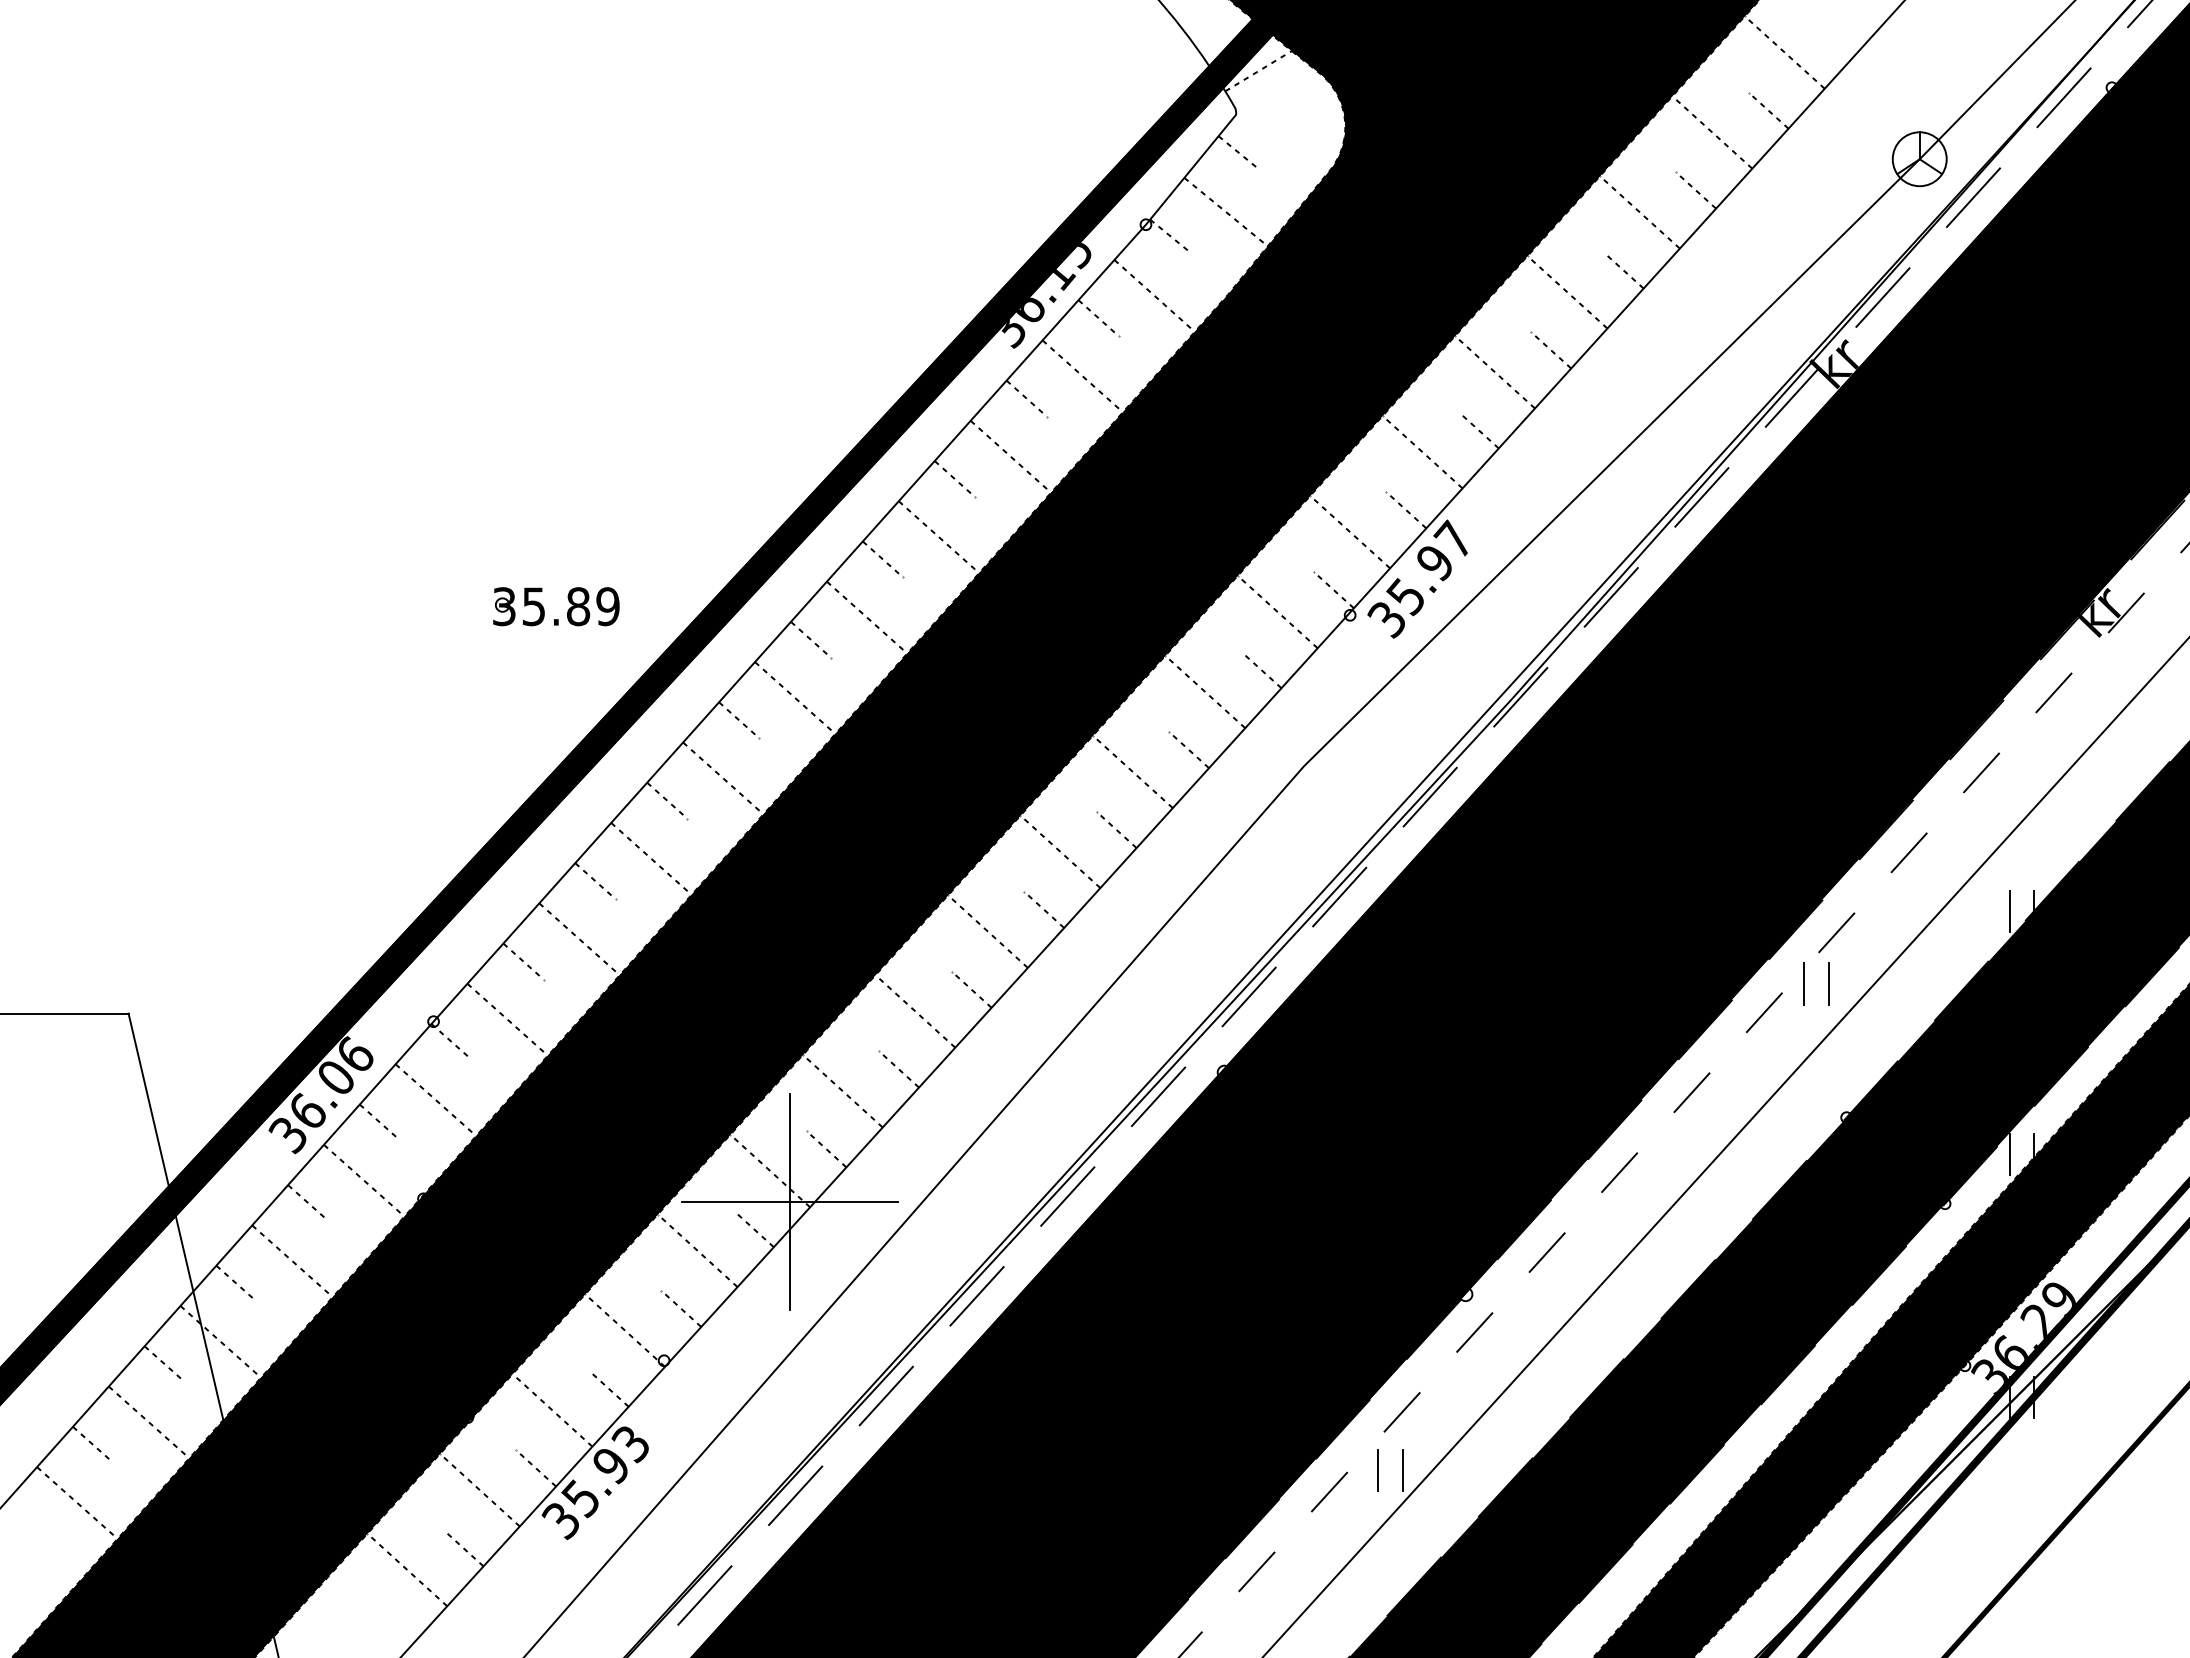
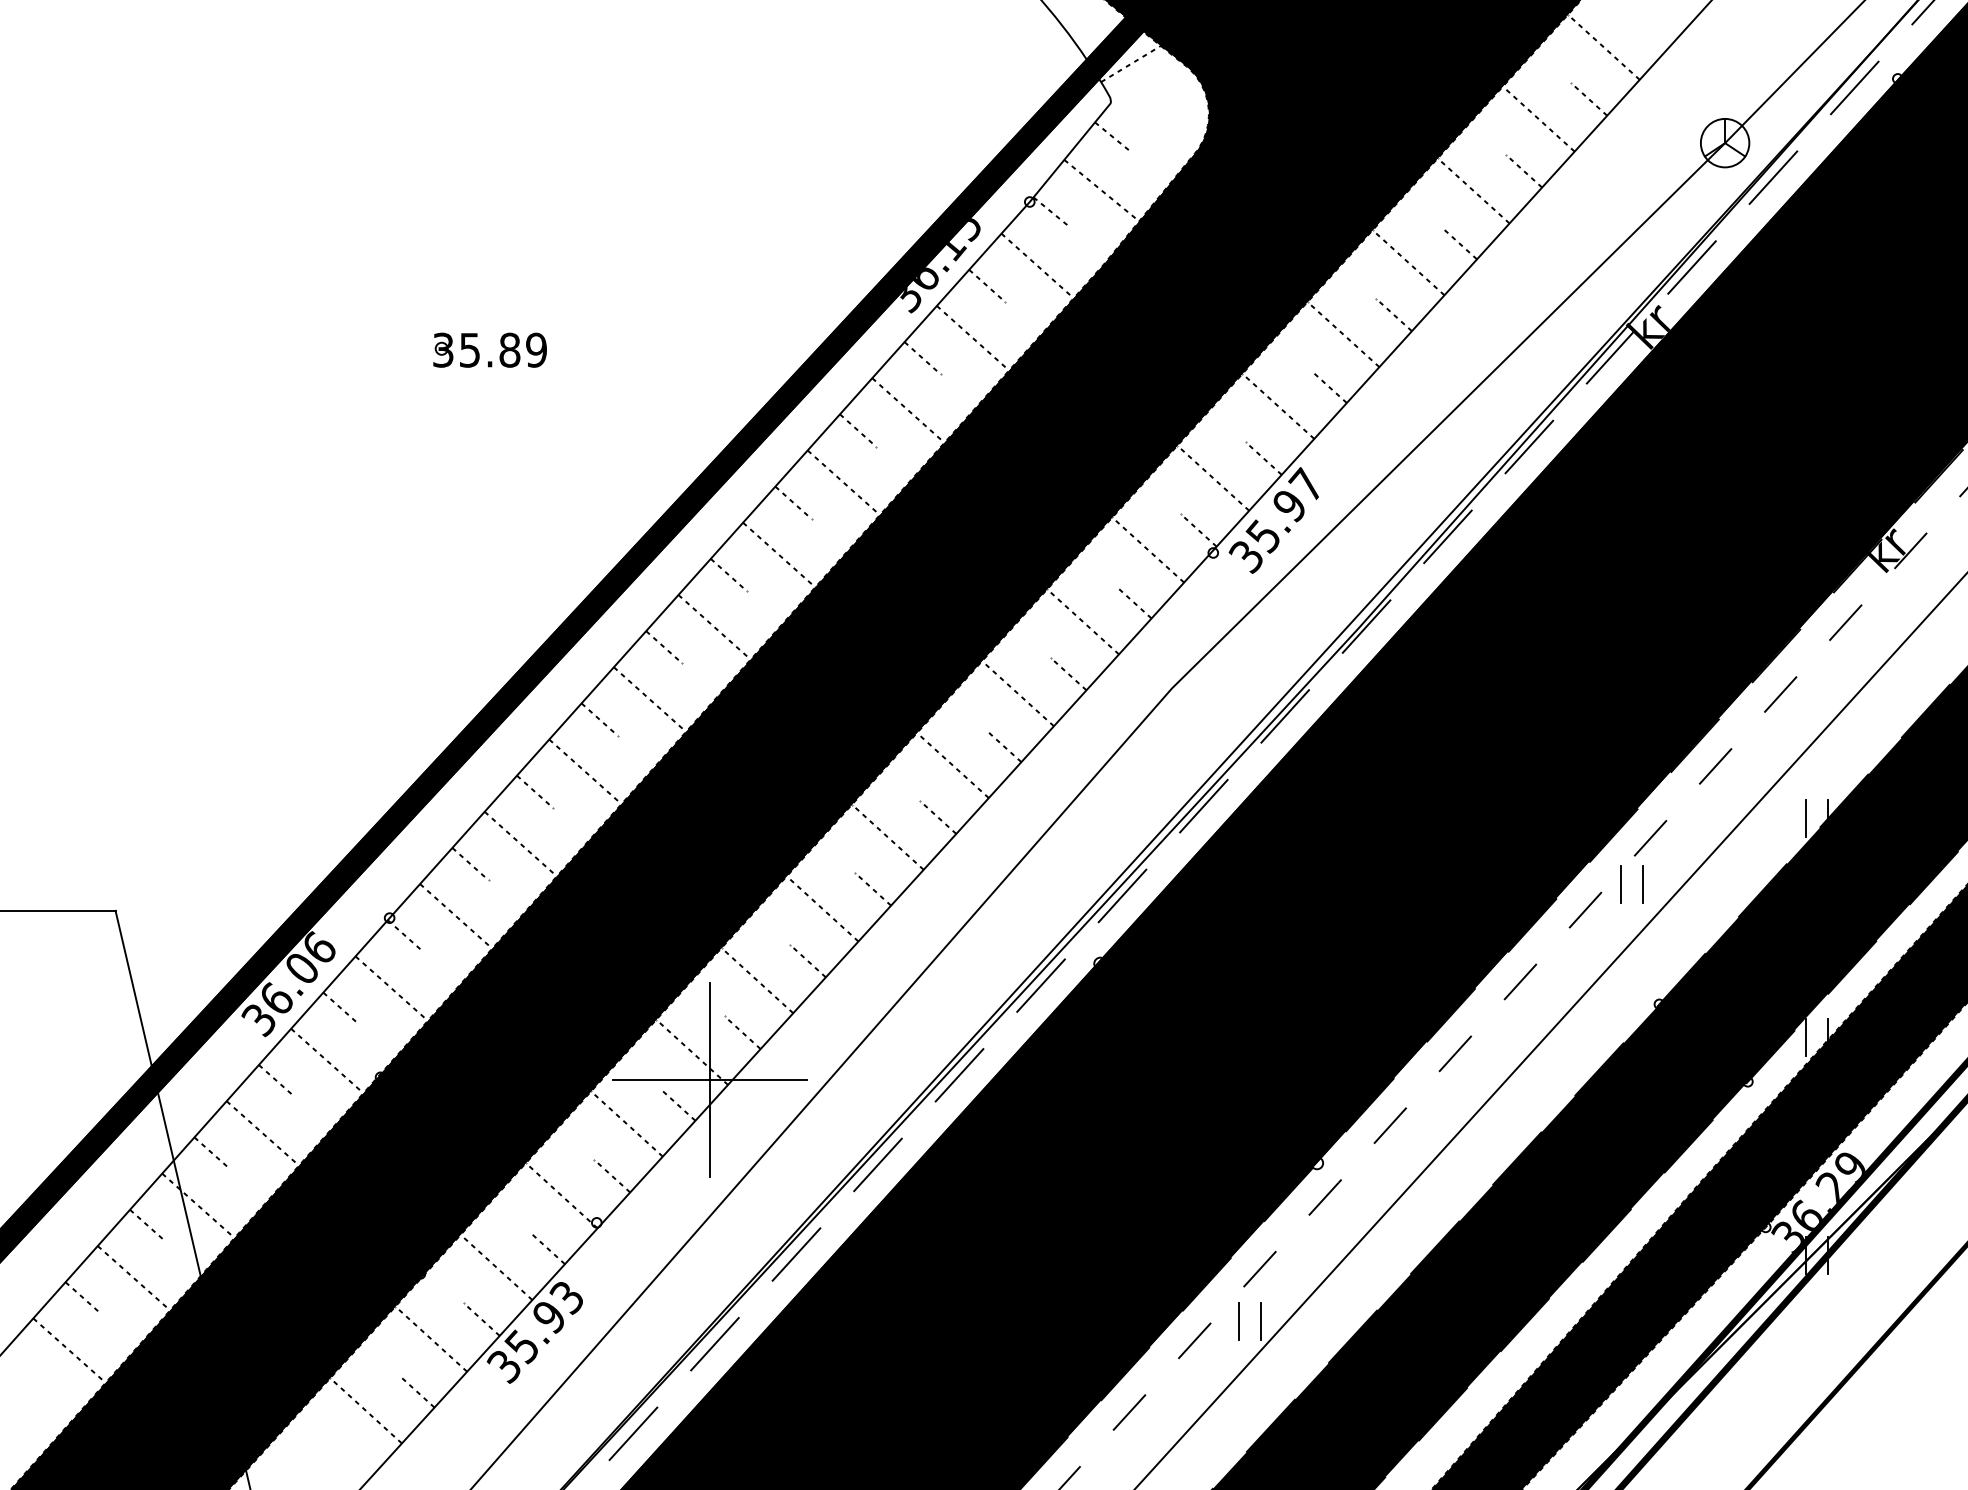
part: (567, 610) -> (500, 353), moved

